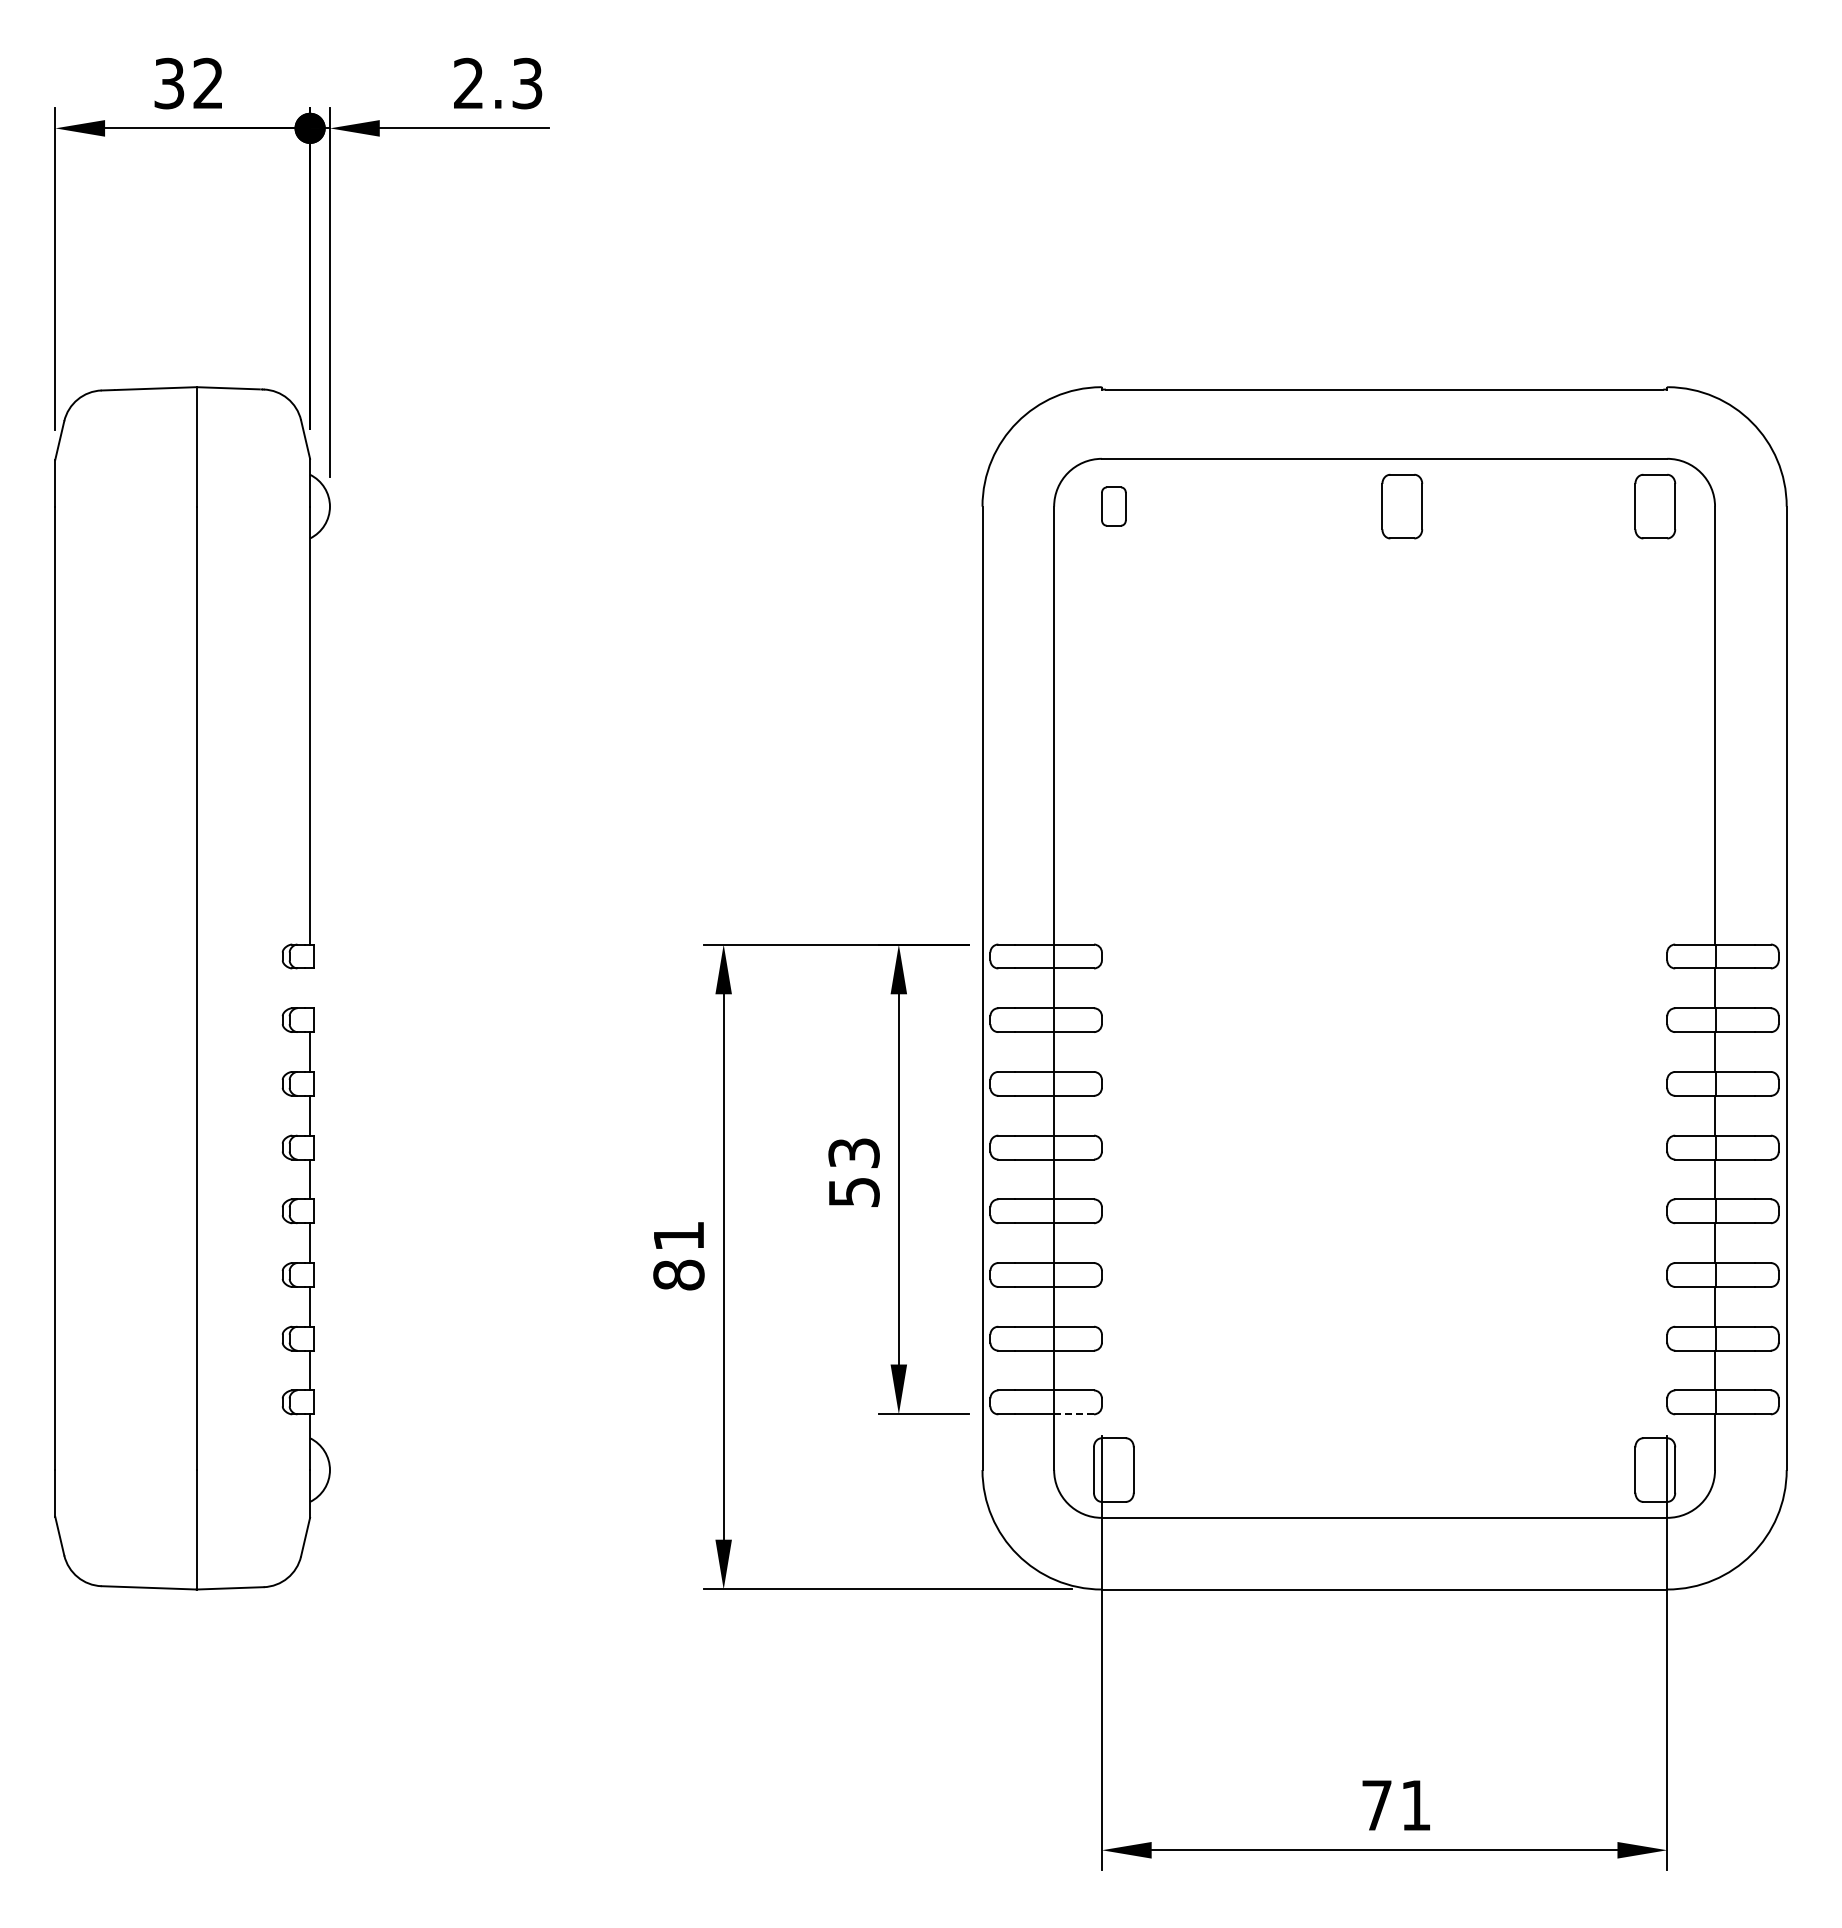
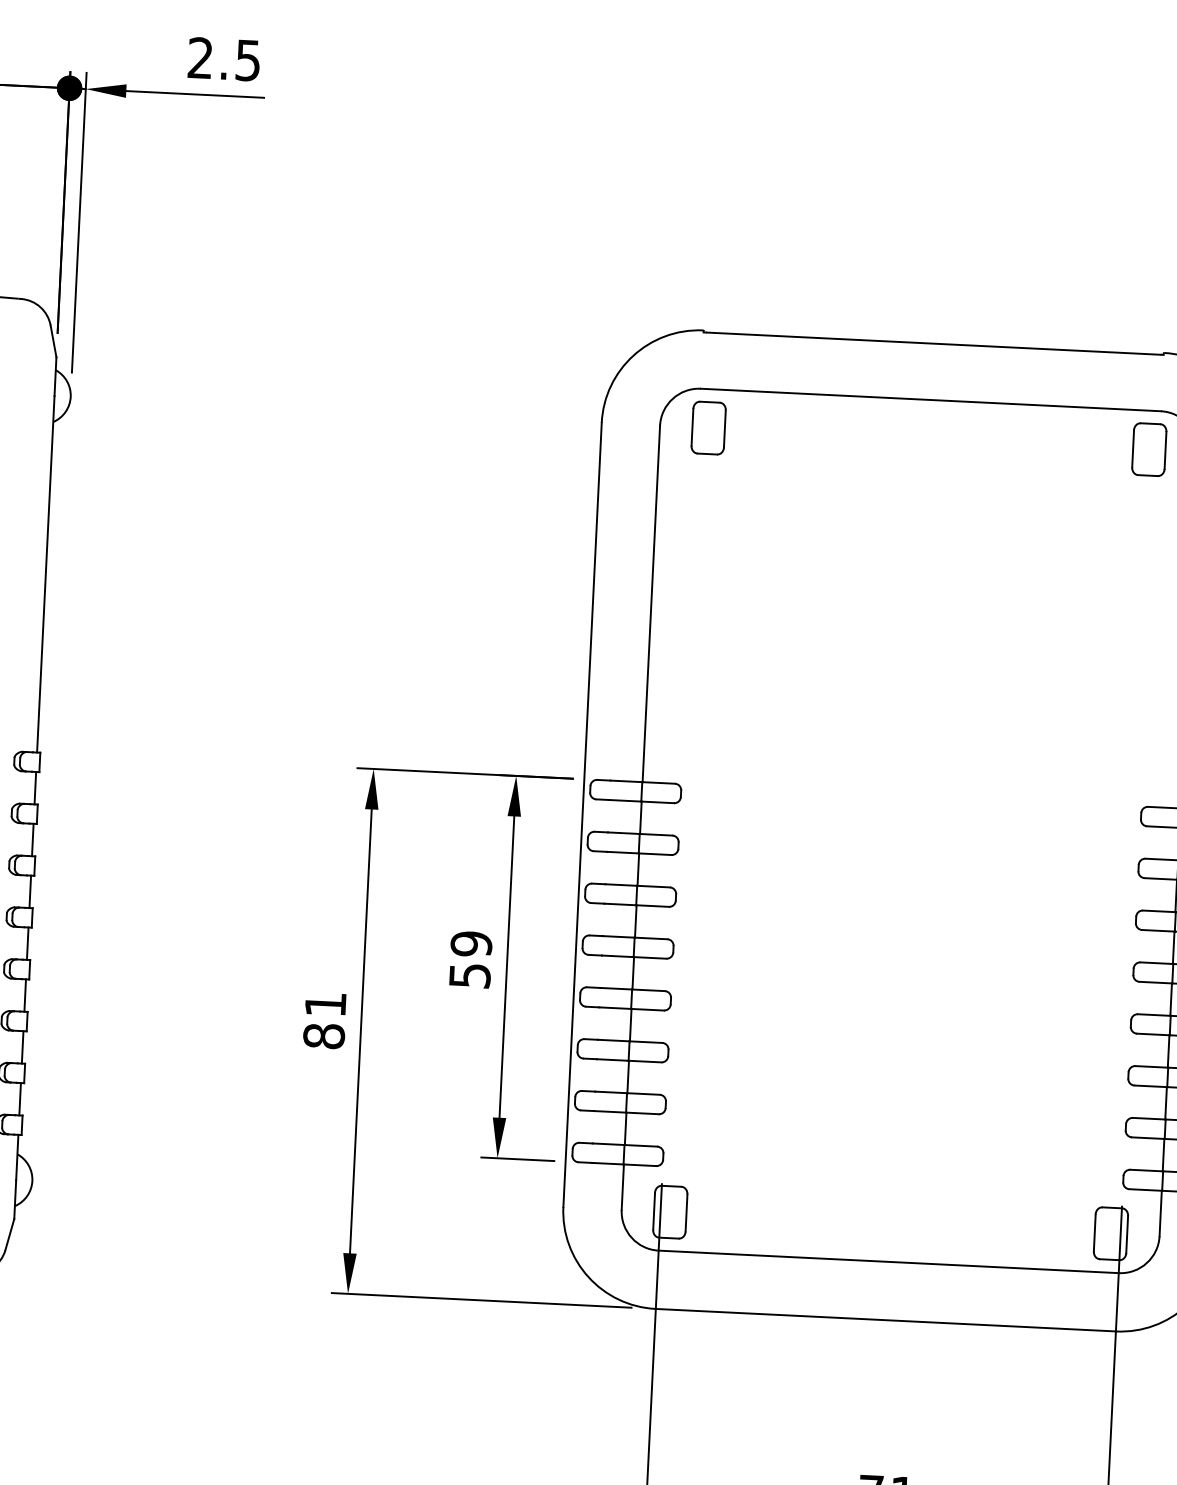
text: (527, 82) -> (248, 59), 2.3 -> 2.5
part: (1113, 506) -> (708, 428), size x1.67
part: (1402, 506) -> (943, 439), removed
line: (310, 988) -> (35, 788), added
text: (853, 1153) -> (471, 944), 53 -> 59
line: (1074, 1414) -> (640, 1165), dashed -> solid

